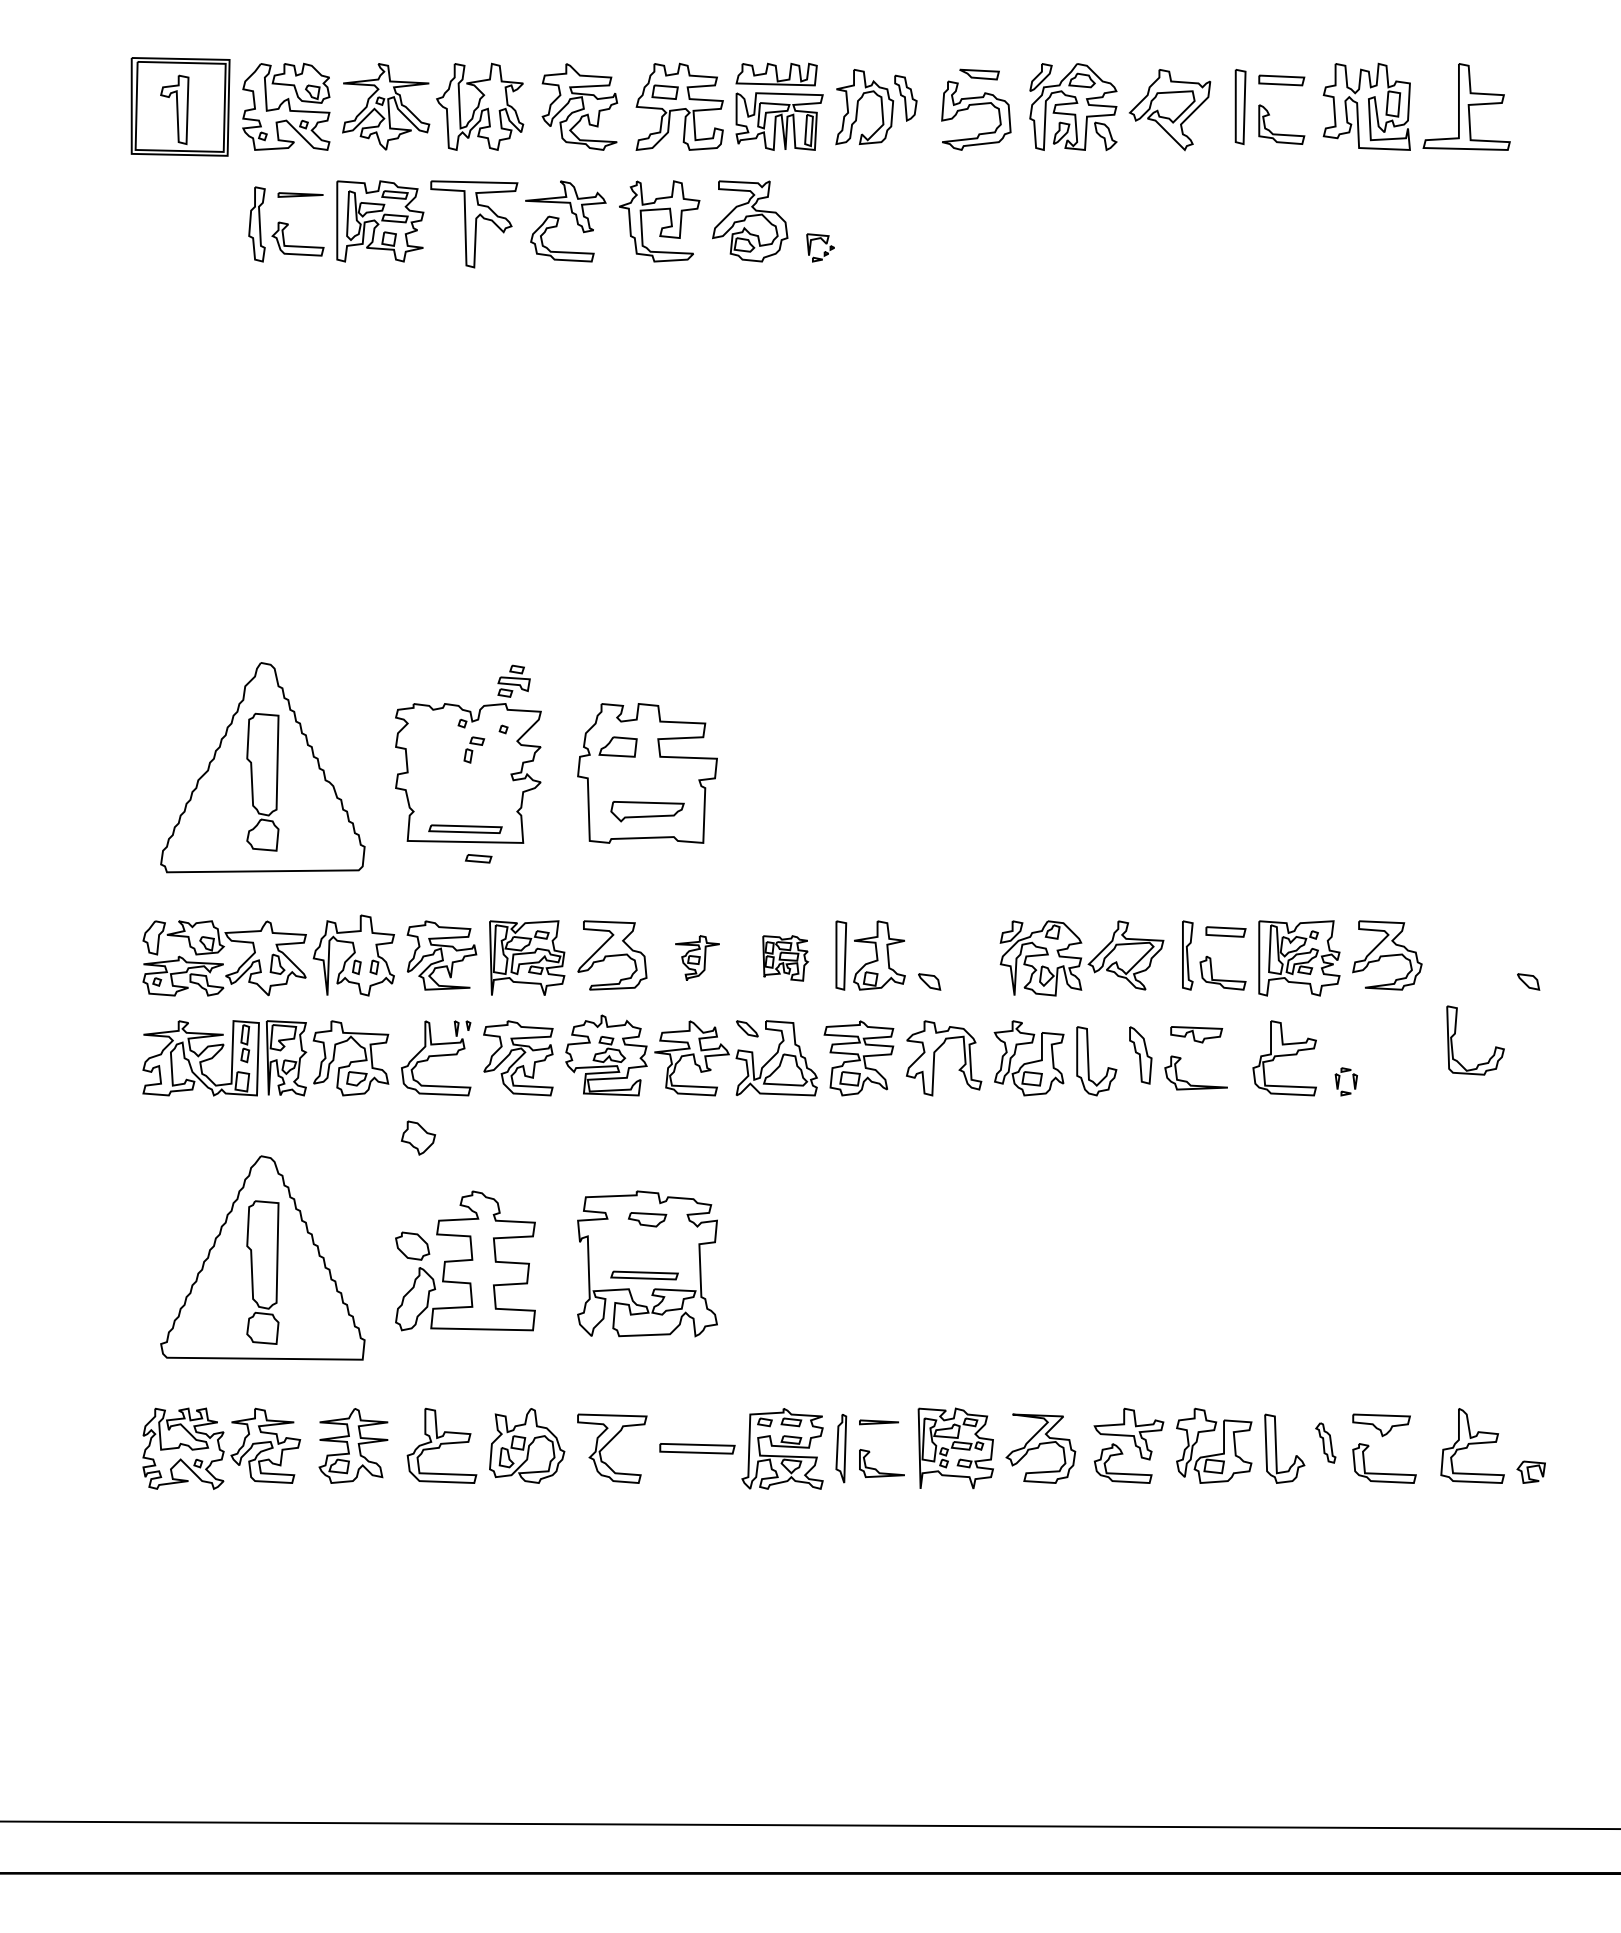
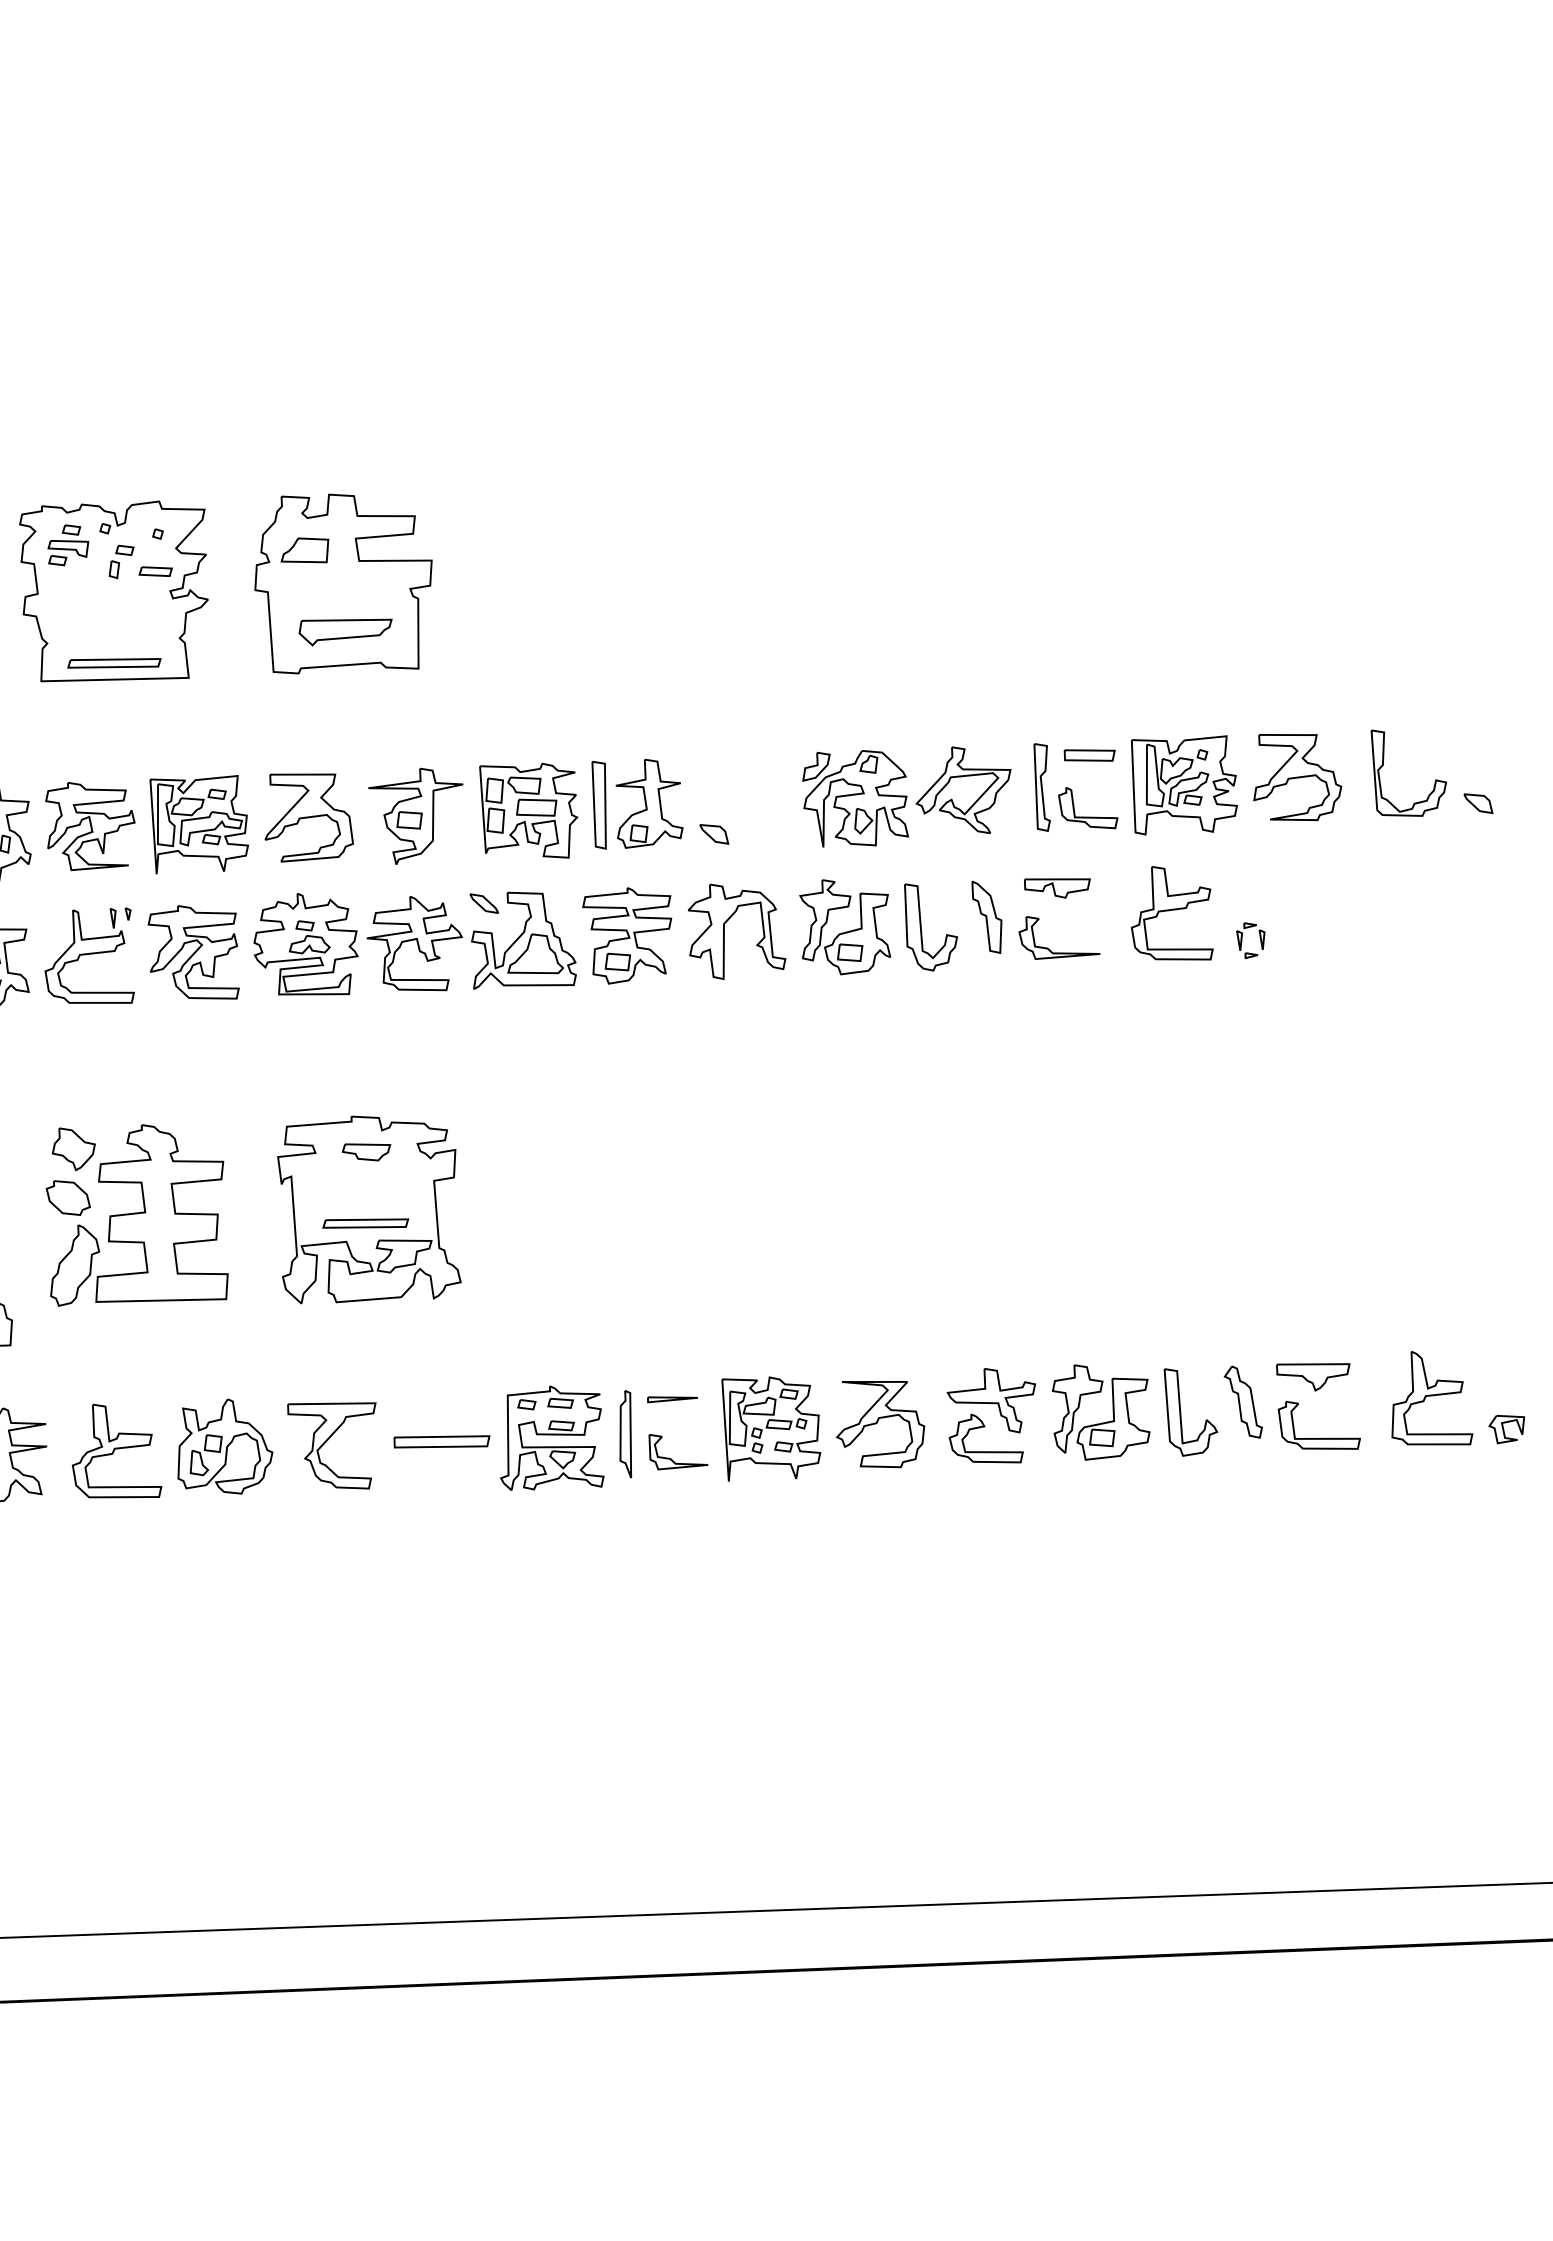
part: (513, 680) -> (67, 544), moved
part: (478, 858) -> (155, 571), moved
part: (697, 957) -> (416, 815), size x1.67
part: (785, 958) -> (529, 811), size x1.67
part: (1494, 1048) -> (1434, 781), moved
part: (418, 1137) -> (73, 1148), moved
part: (1325, 1442) -> (1243, 1401), size x1.43

